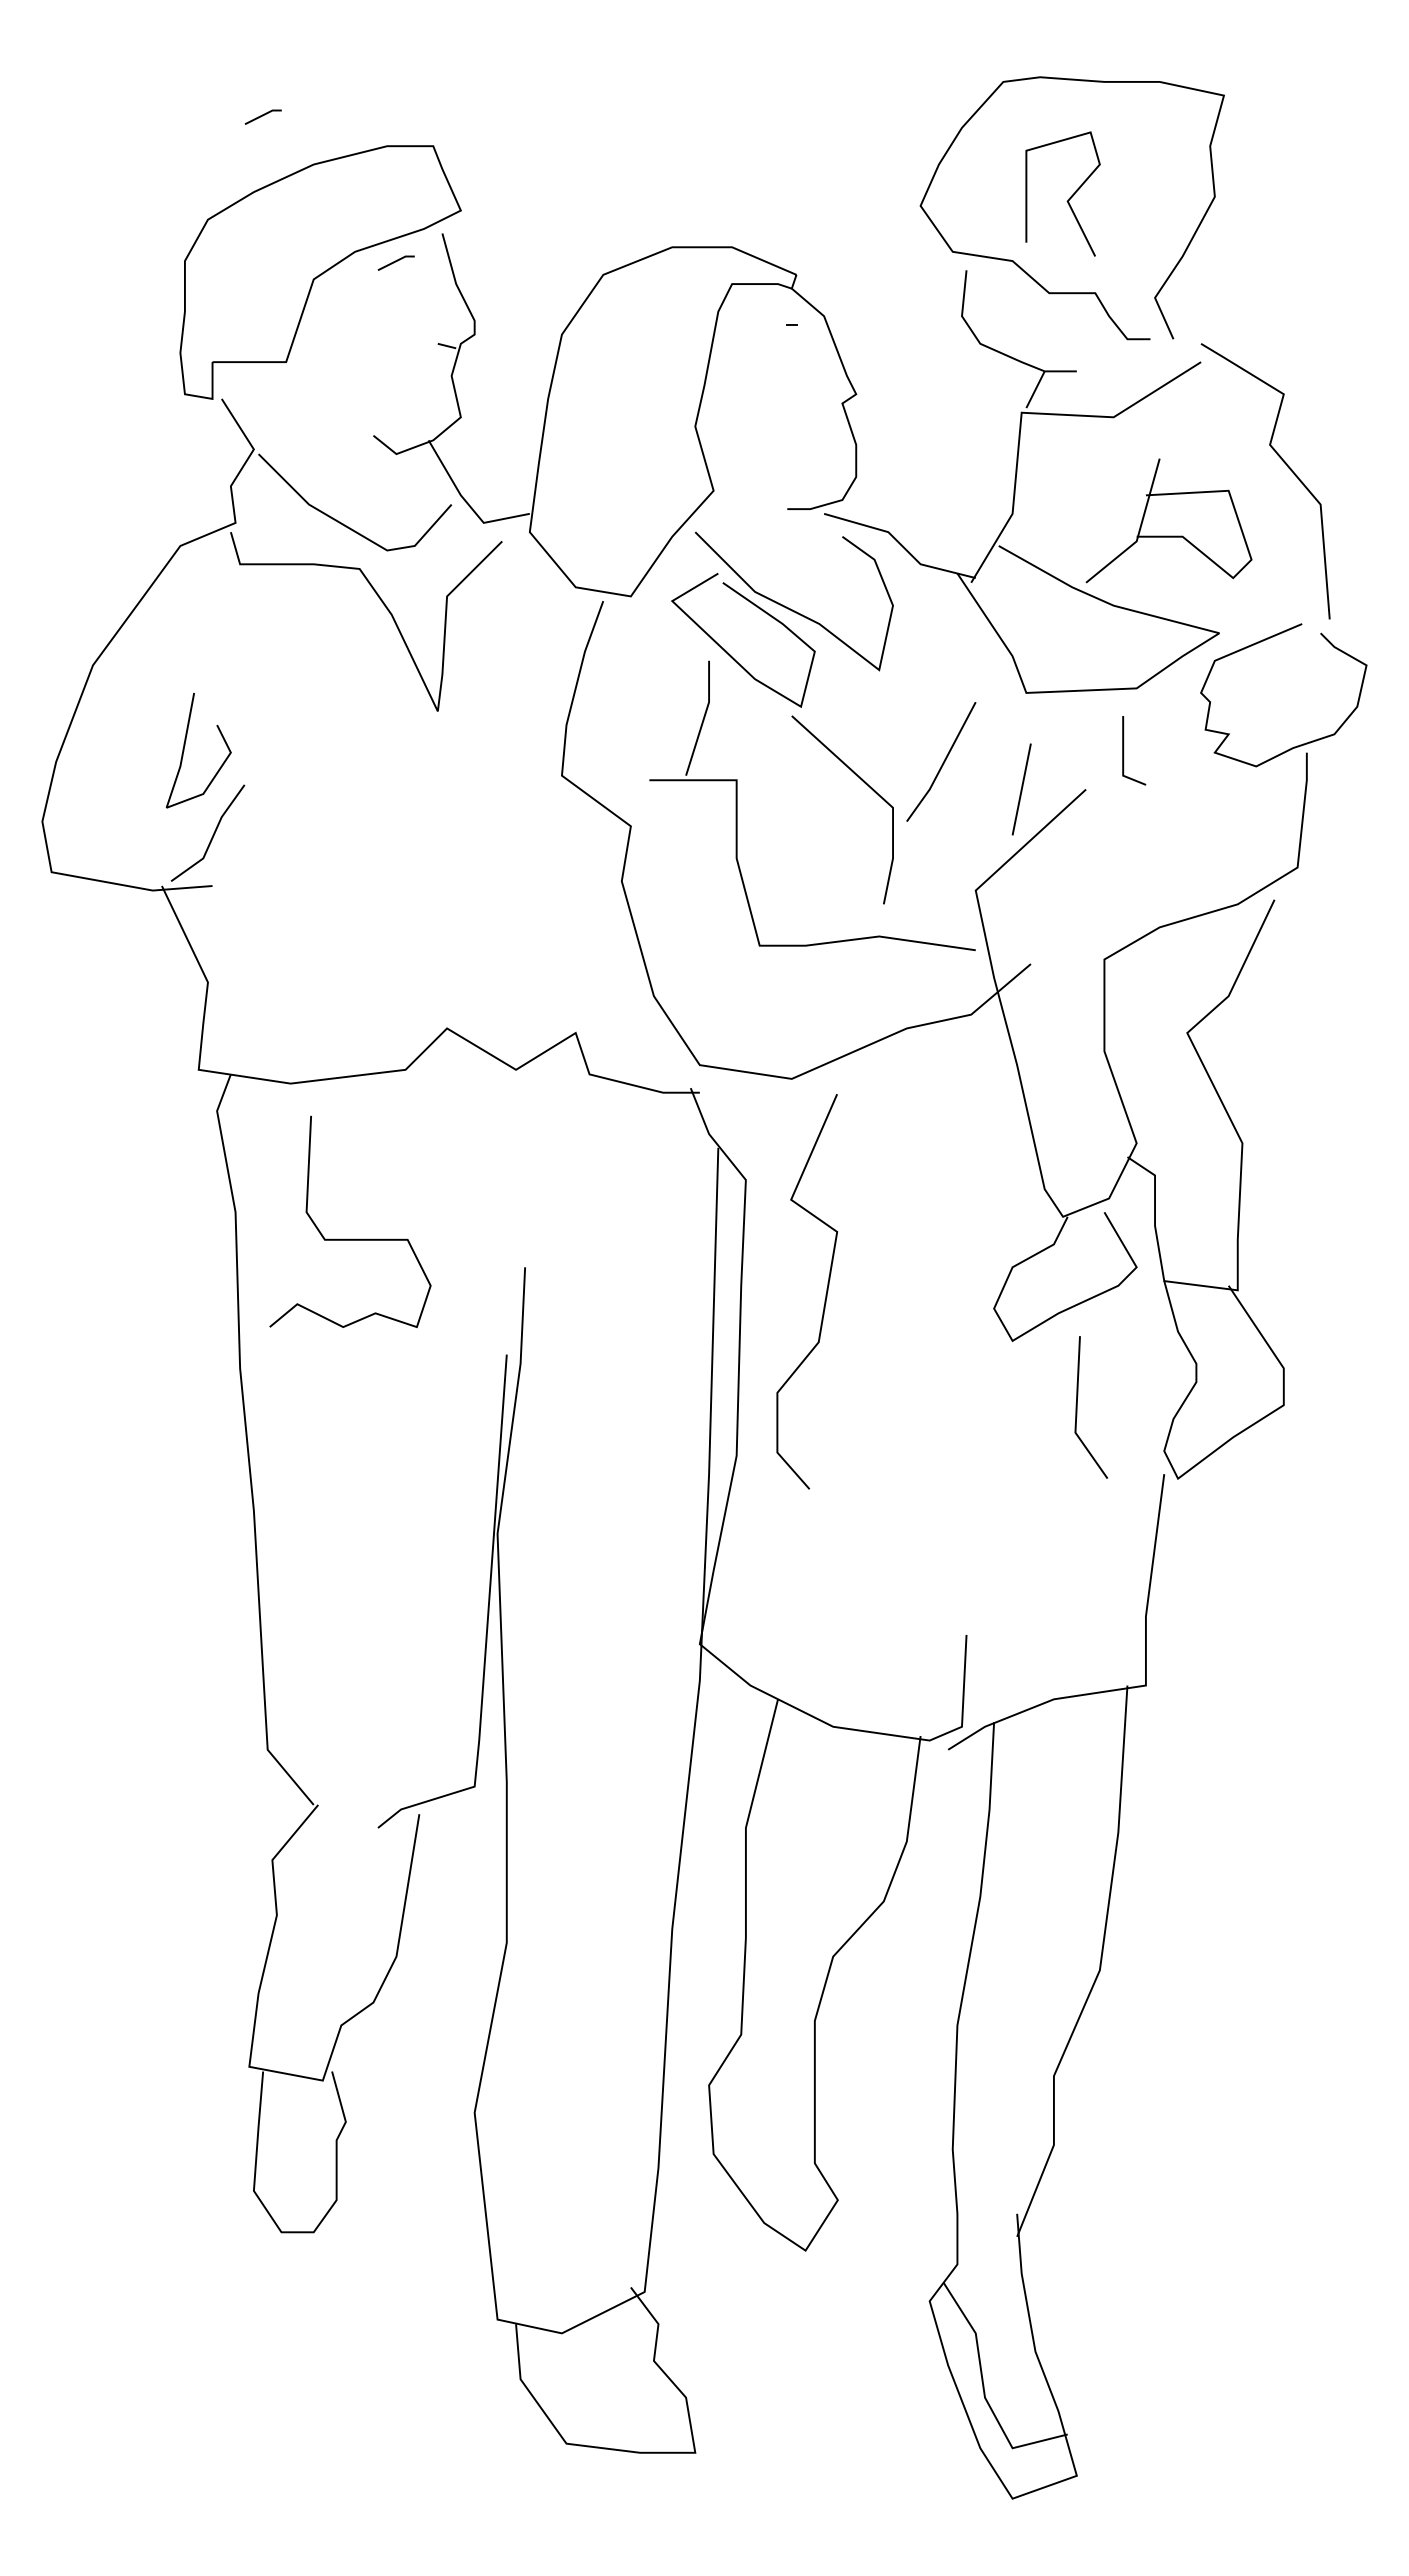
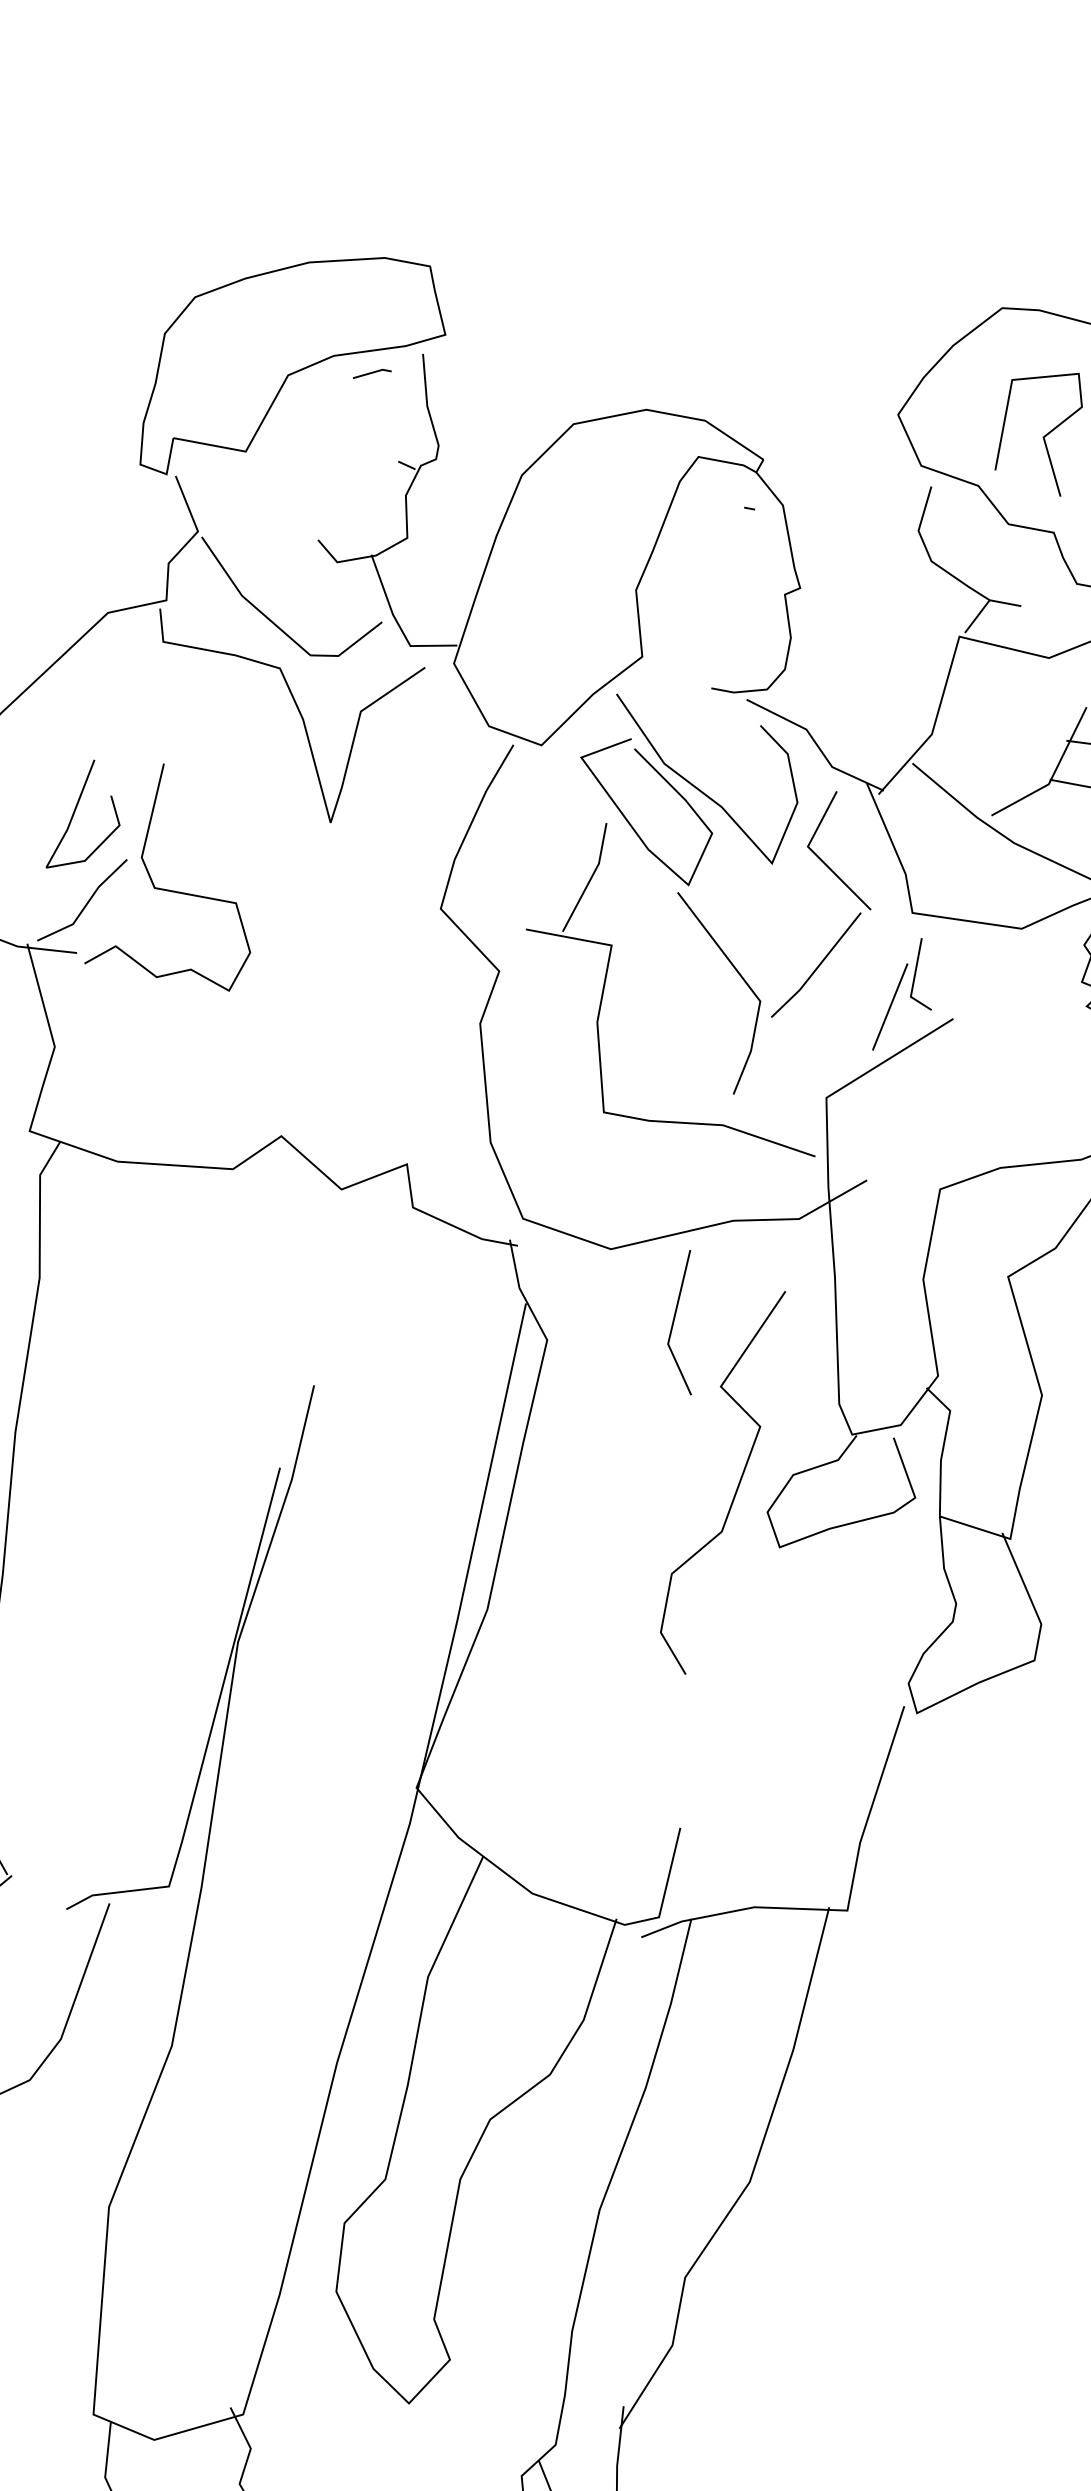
line: (262, 116) -> (267, 205), removed
line: (934, 661) -> (828, 865), added
line: (1124, 750) -> (916, 972), moved
curve: (350, 1238) -> (180, 891), moved
curve: (825, 1294) -> (737, 1486), moved
line: (1077, 1407) -> (674, 1319), moved

